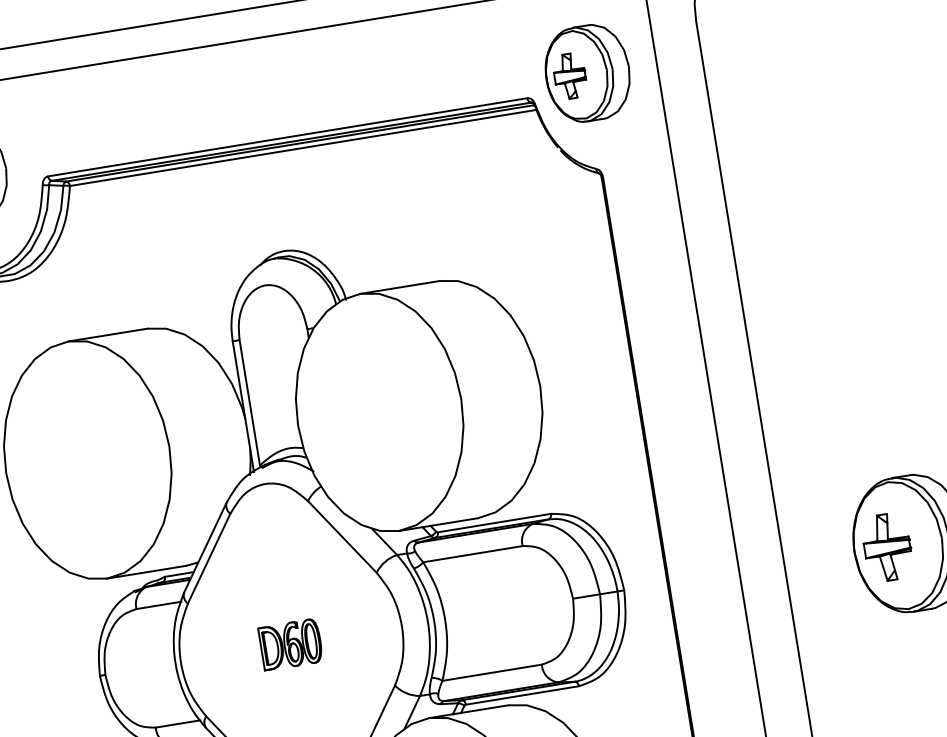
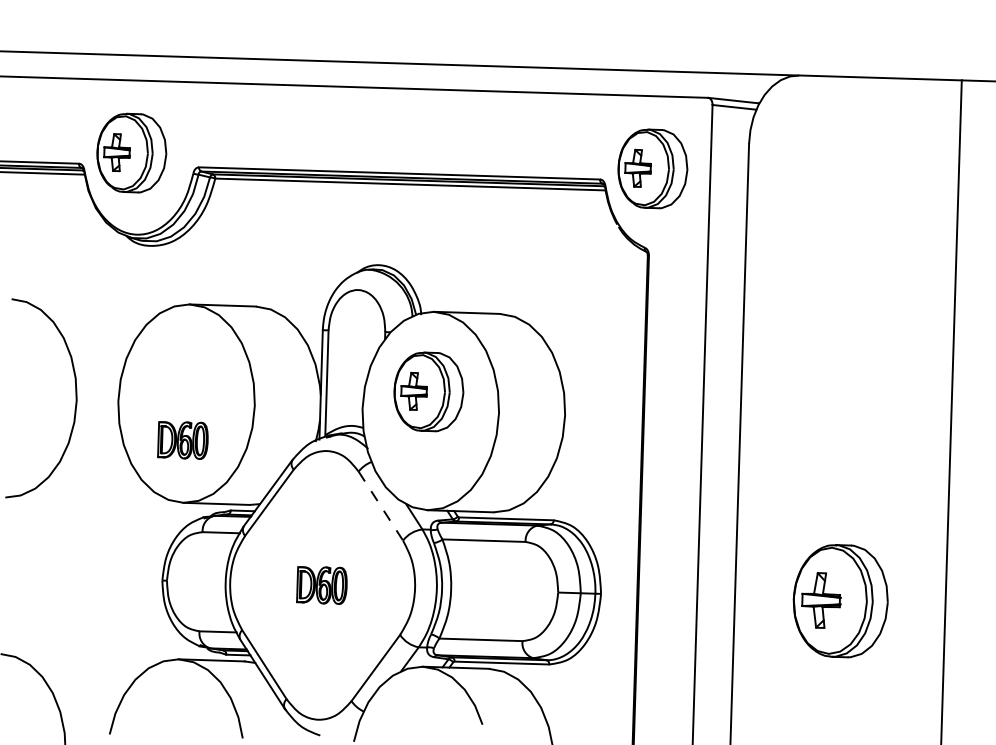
part: (372, 389) -> (428, 391), added
part: (91, 504) -> (182, 440), added
line: (343, 537) -> (381, 506), solid -> dashed

